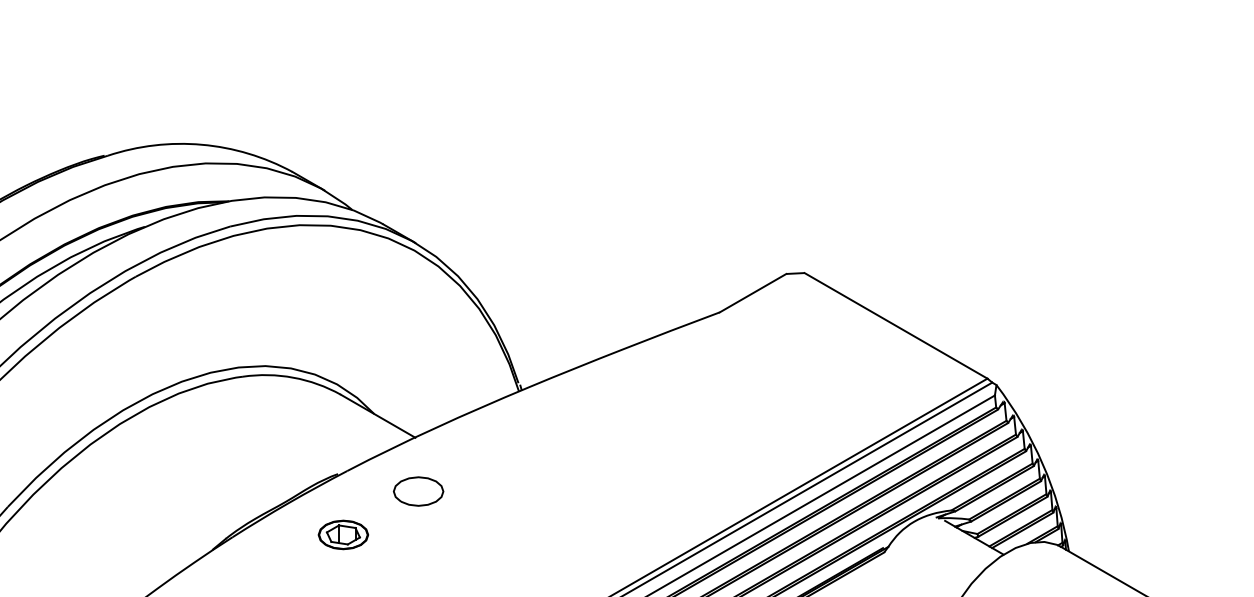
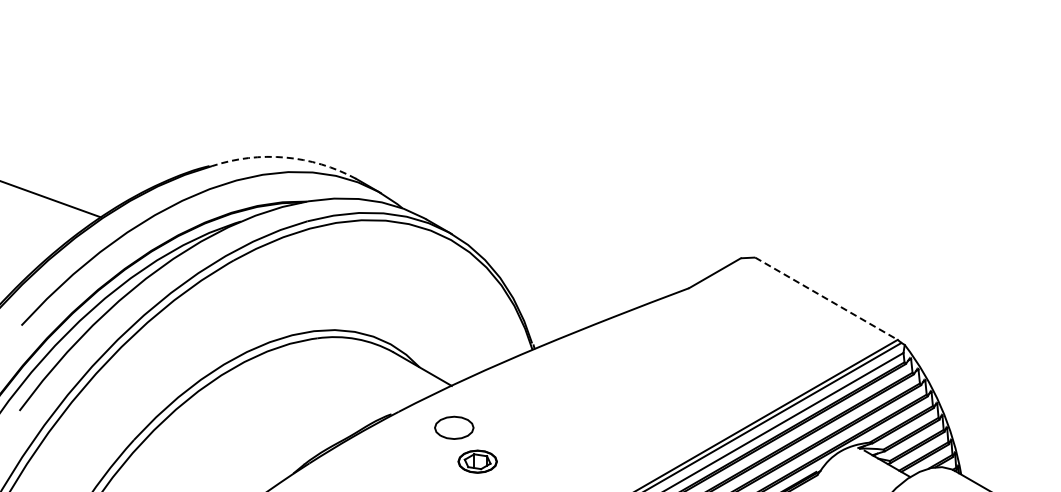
arc: (202, 144) -> (285, 157), solid -> dashed
line: (896, 325) -> (826, 298), solid -> dashed
part: (343, 534) -> (477, 461), moved

